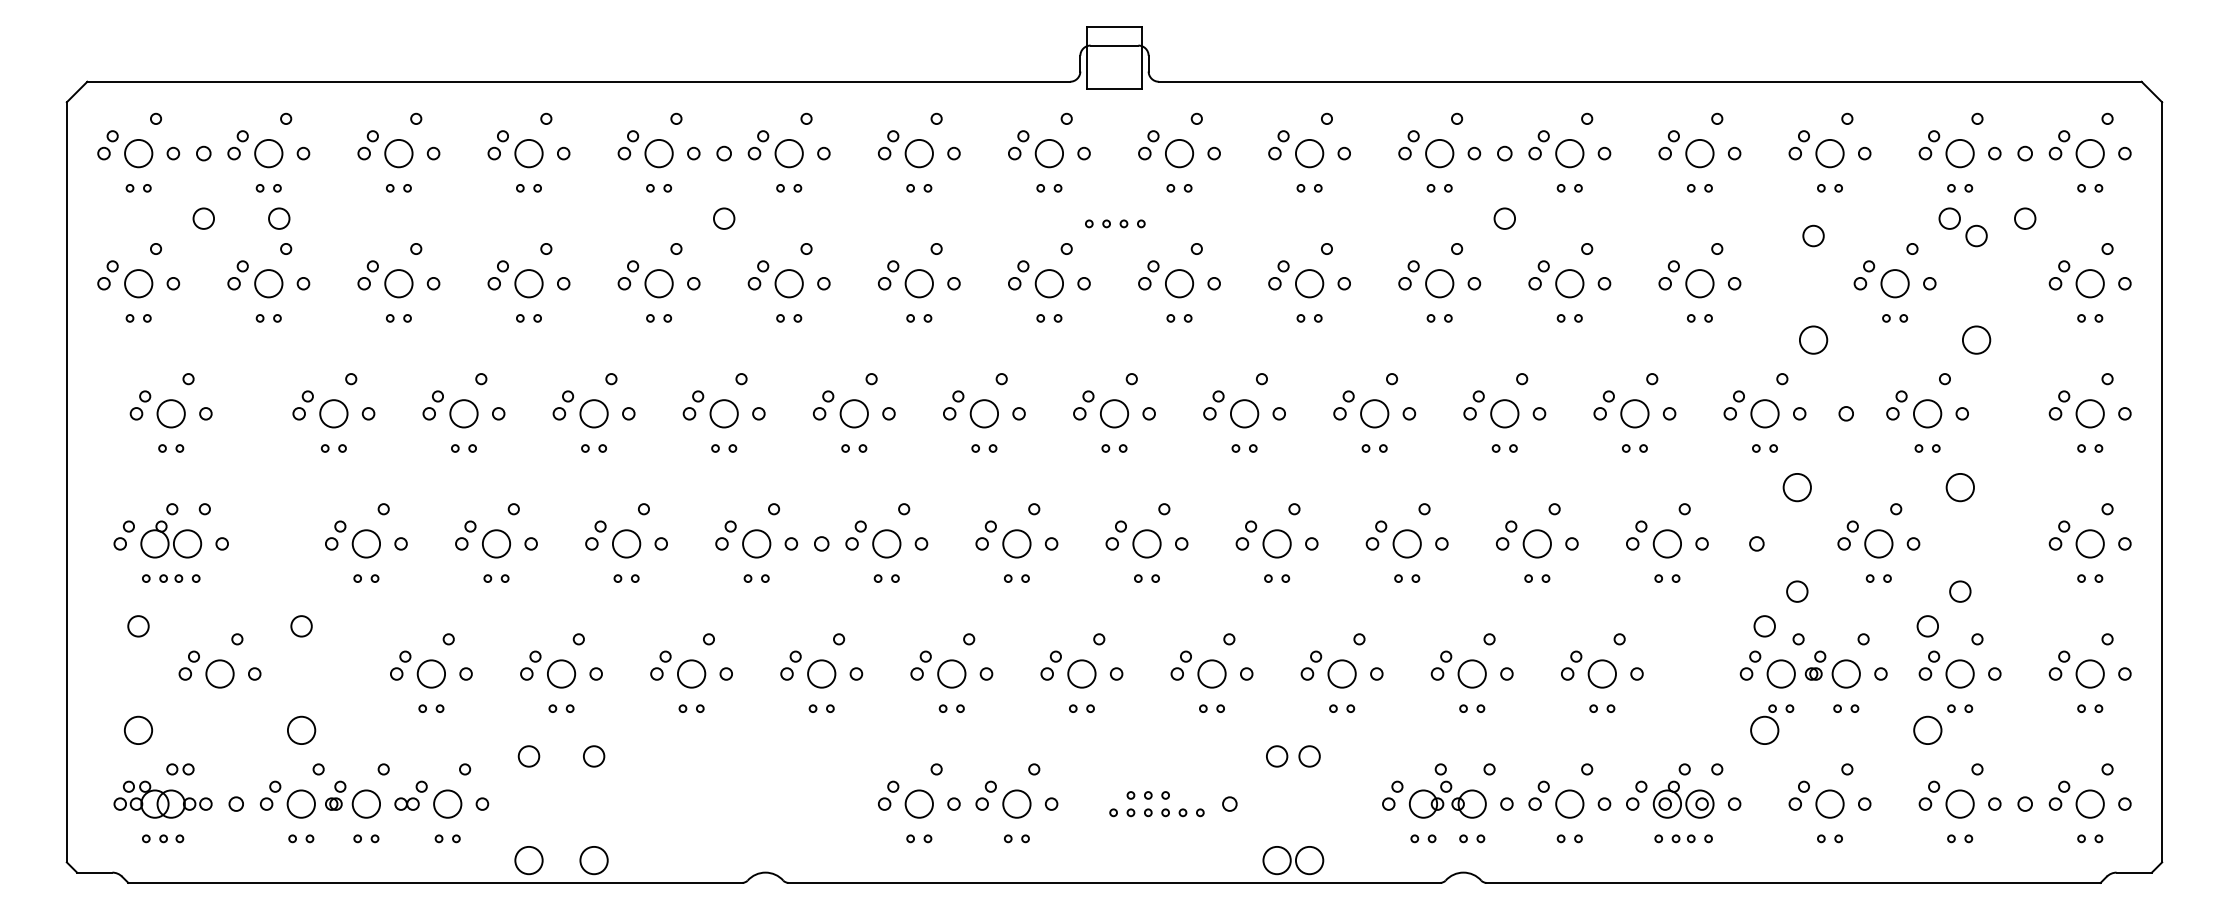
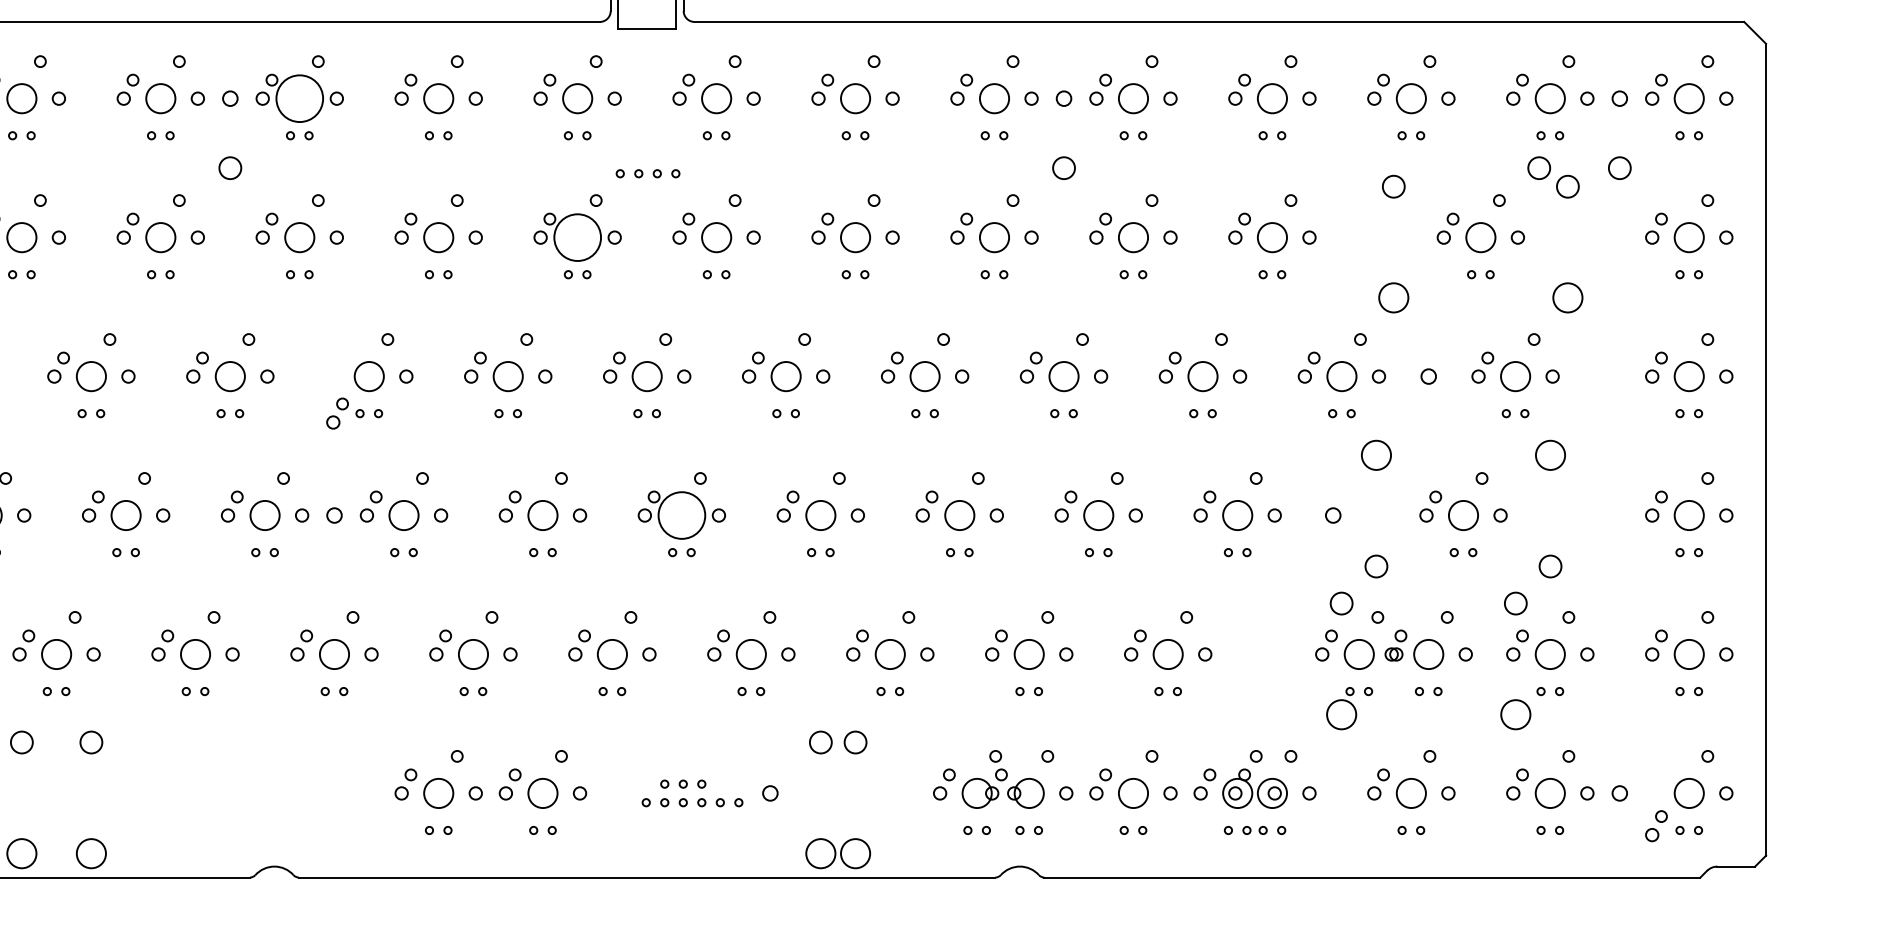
circle: (788, 153) -> (299, 98), size x1.6
circle: (1049, 283) -> (577, 237), size x1.6
part: (823, 405) -> (337, 413), moved
circle: (1146, 543) -> (681, 515), size x1.6
part: (2059, 795) -> (1656, 825), moved

